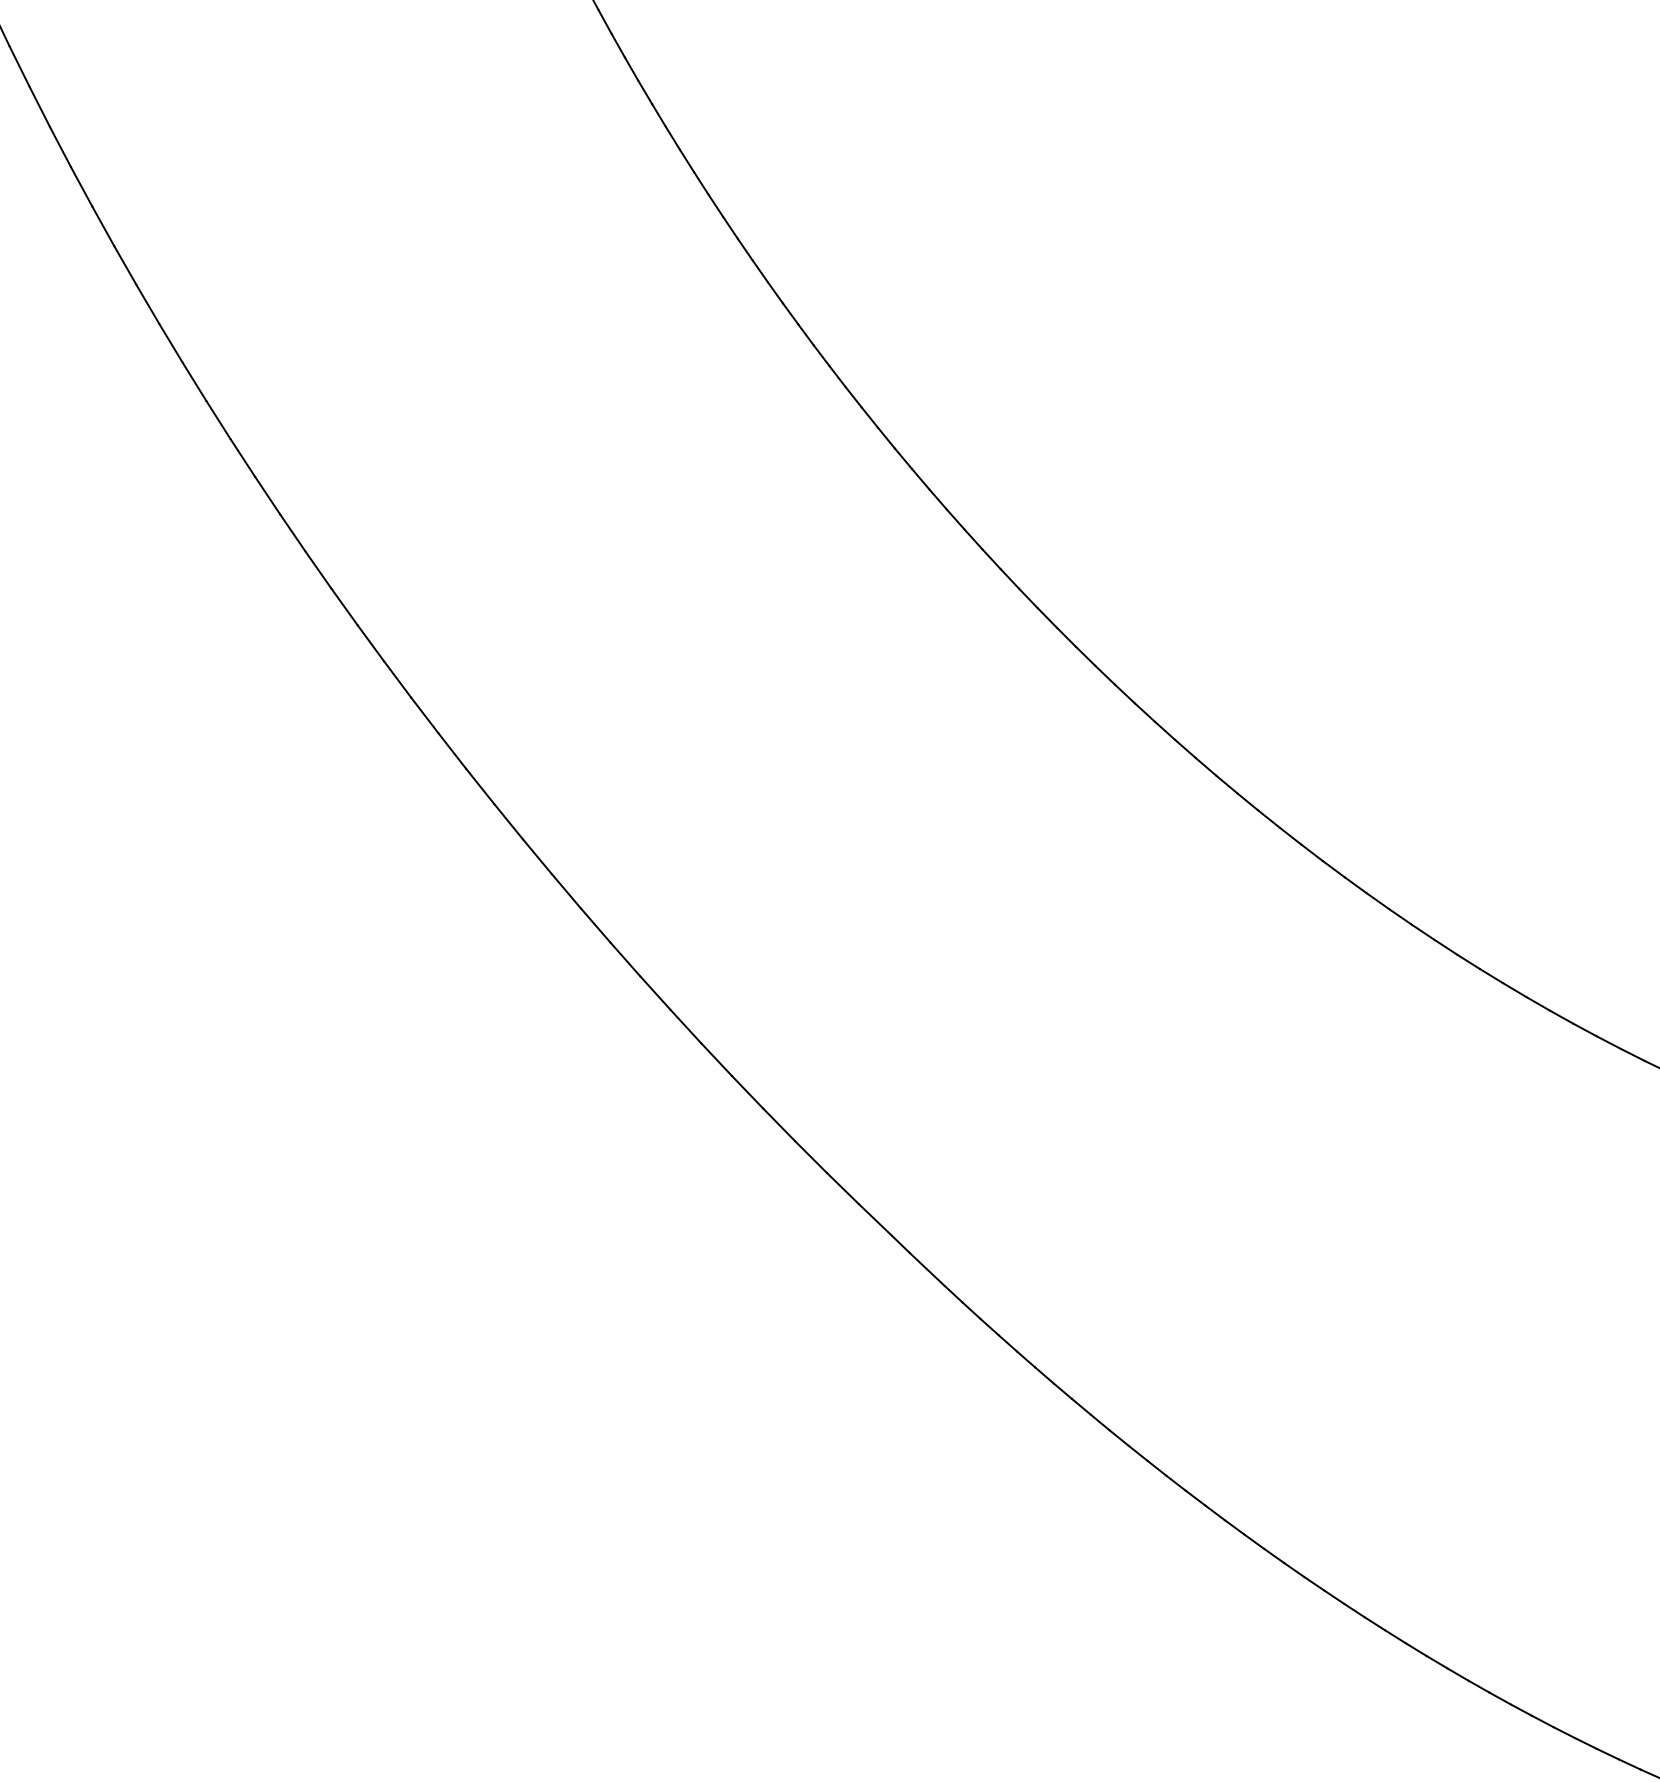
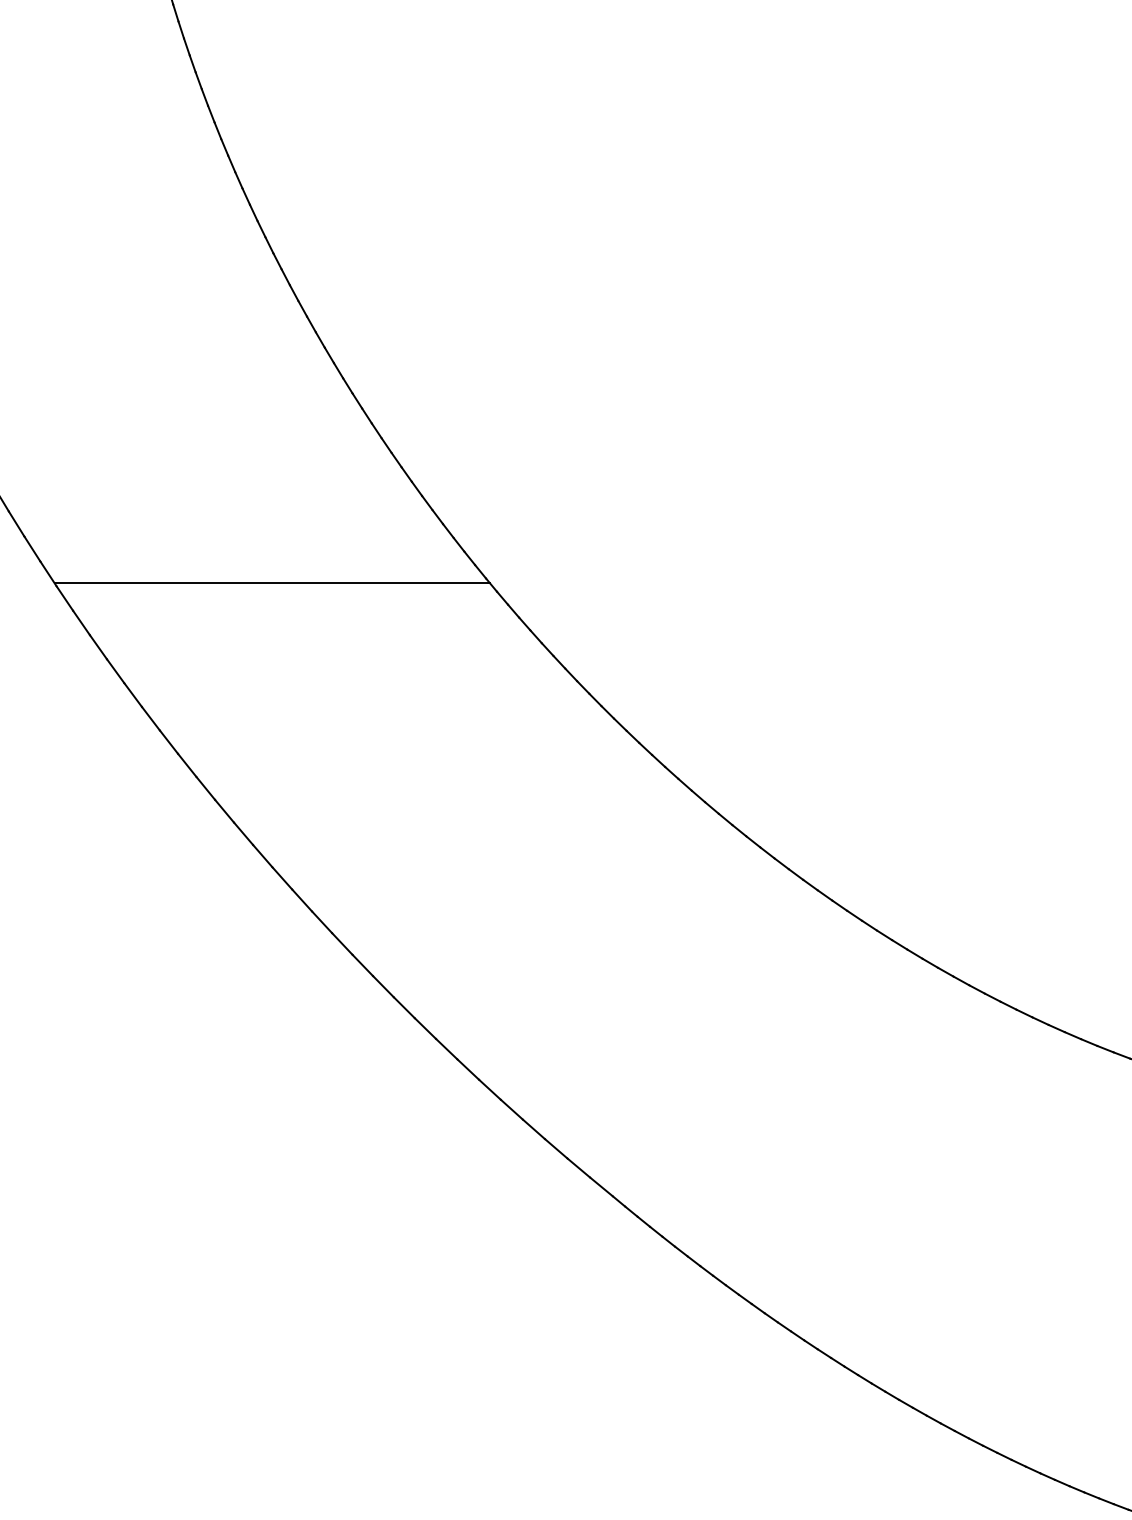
line: (441, 265) -> (271, 583), added

